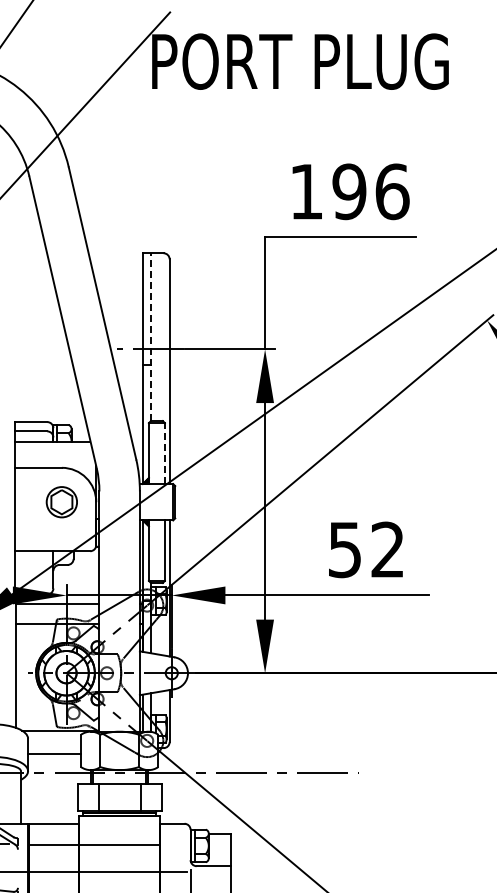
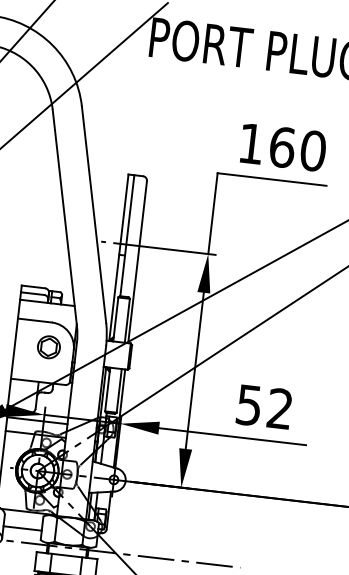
text: (370, 191) -> (297, 148), 196 -> 160
line: (151, 337) -> (127, 235), dashed -> solid
line: (164, 453) -> (127, 320), dashed -> solid

